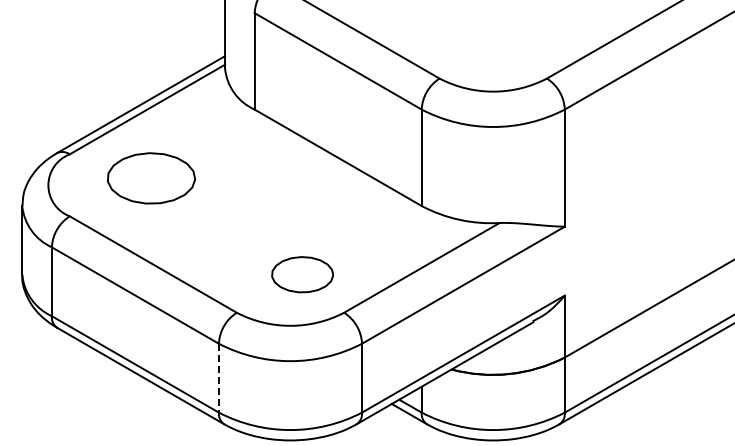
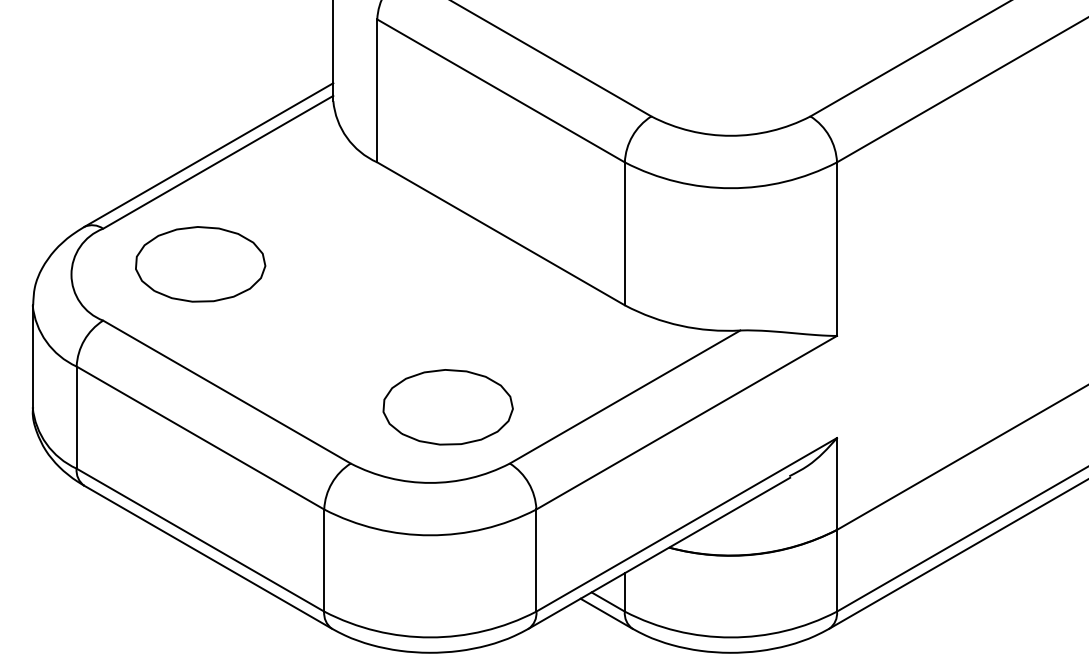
part: (151, 178) -> (200, 264), moved
part: (302, 274) -> (448, 406), size x1.43
line: (218, 378) -> (323, 560), dashed -> solid

